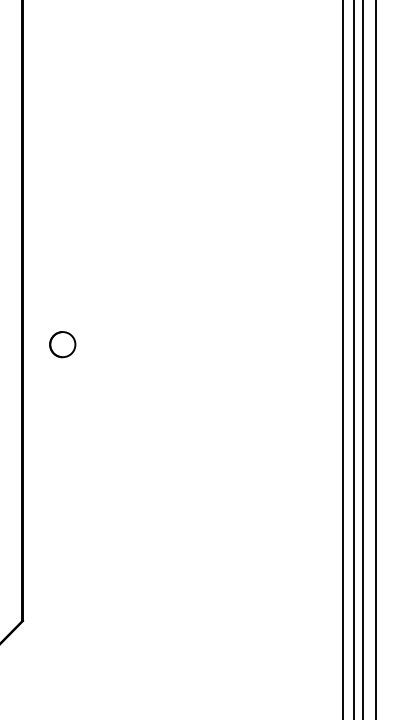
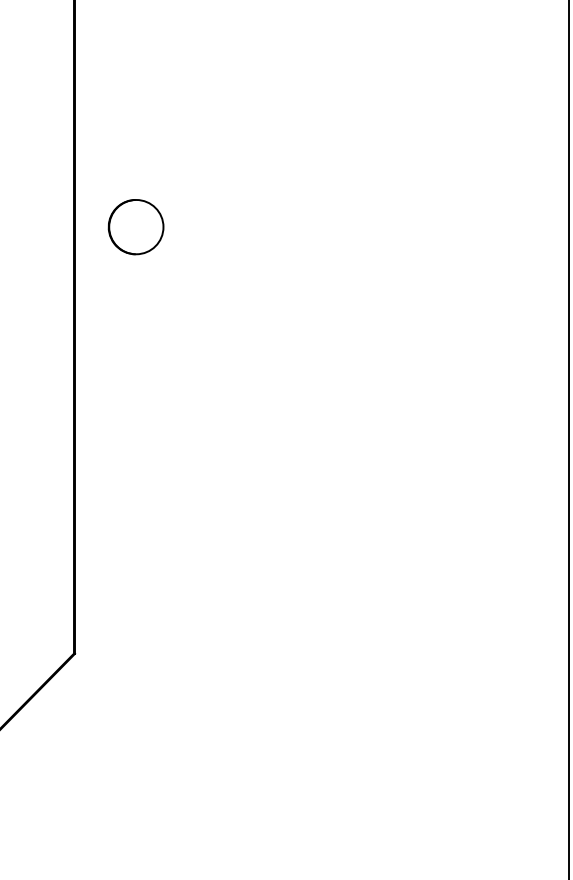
circle: (62, 344) -> (135, 227), size x1.4

